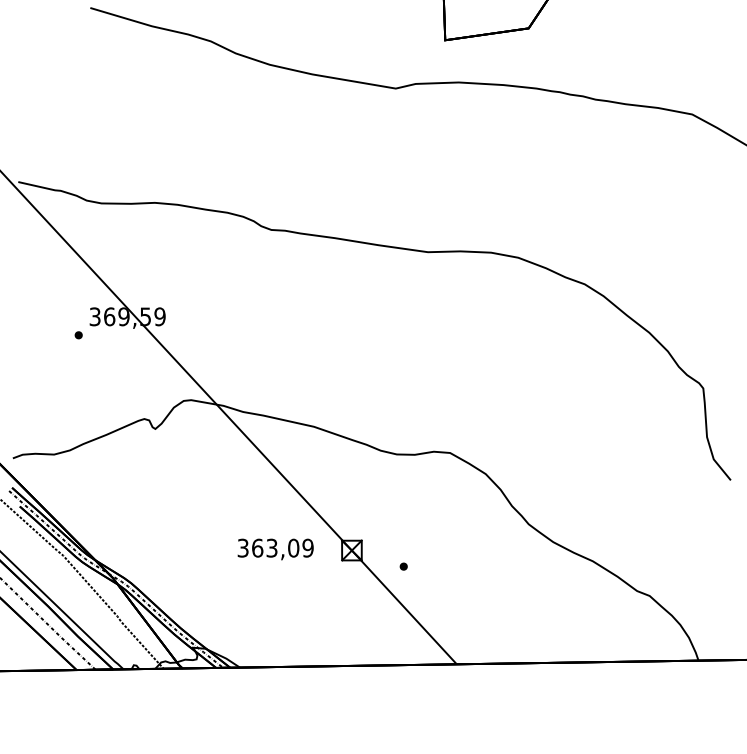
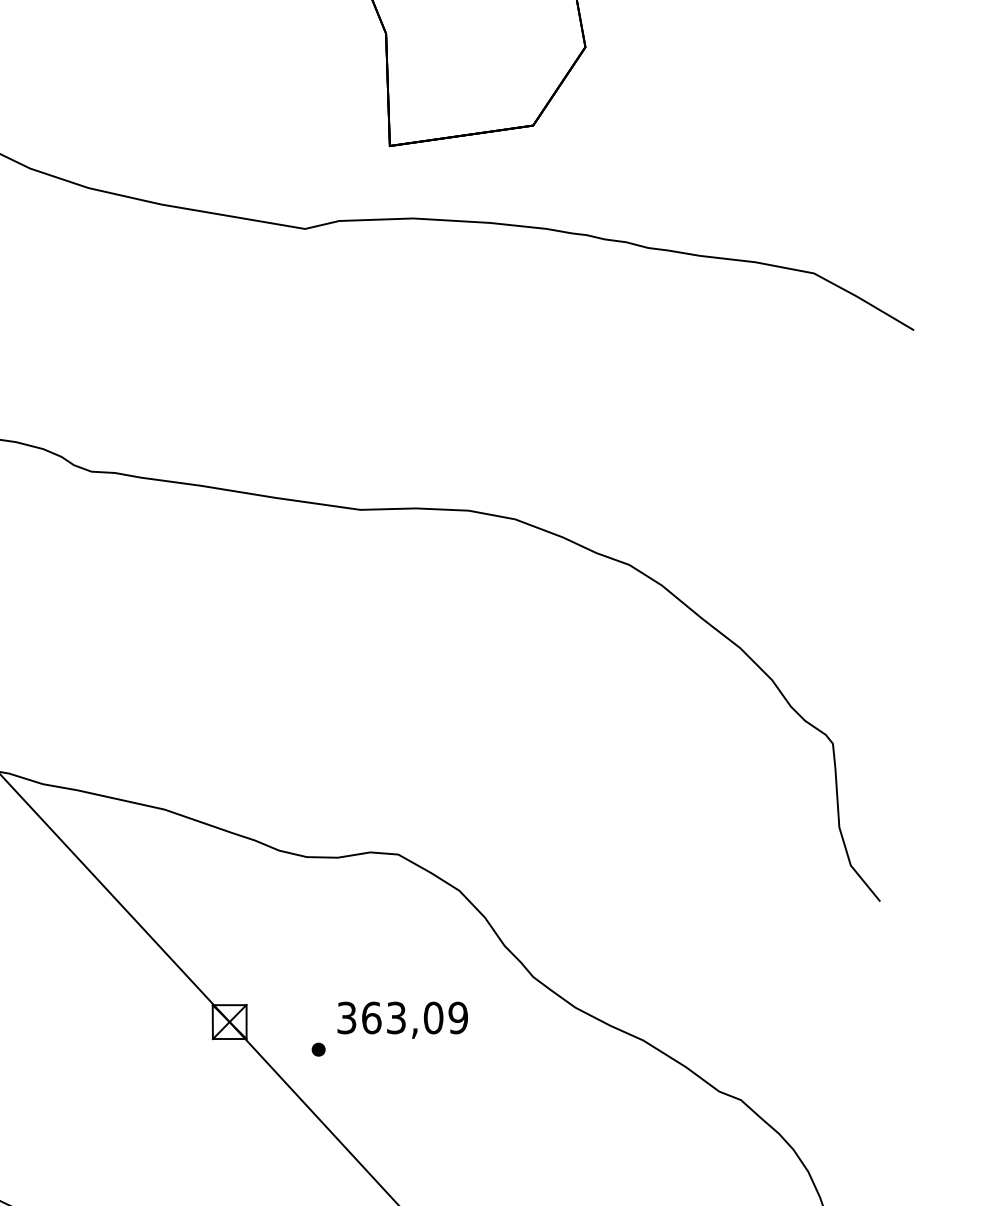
text: (275, 549) -> (402, 1020), moved

